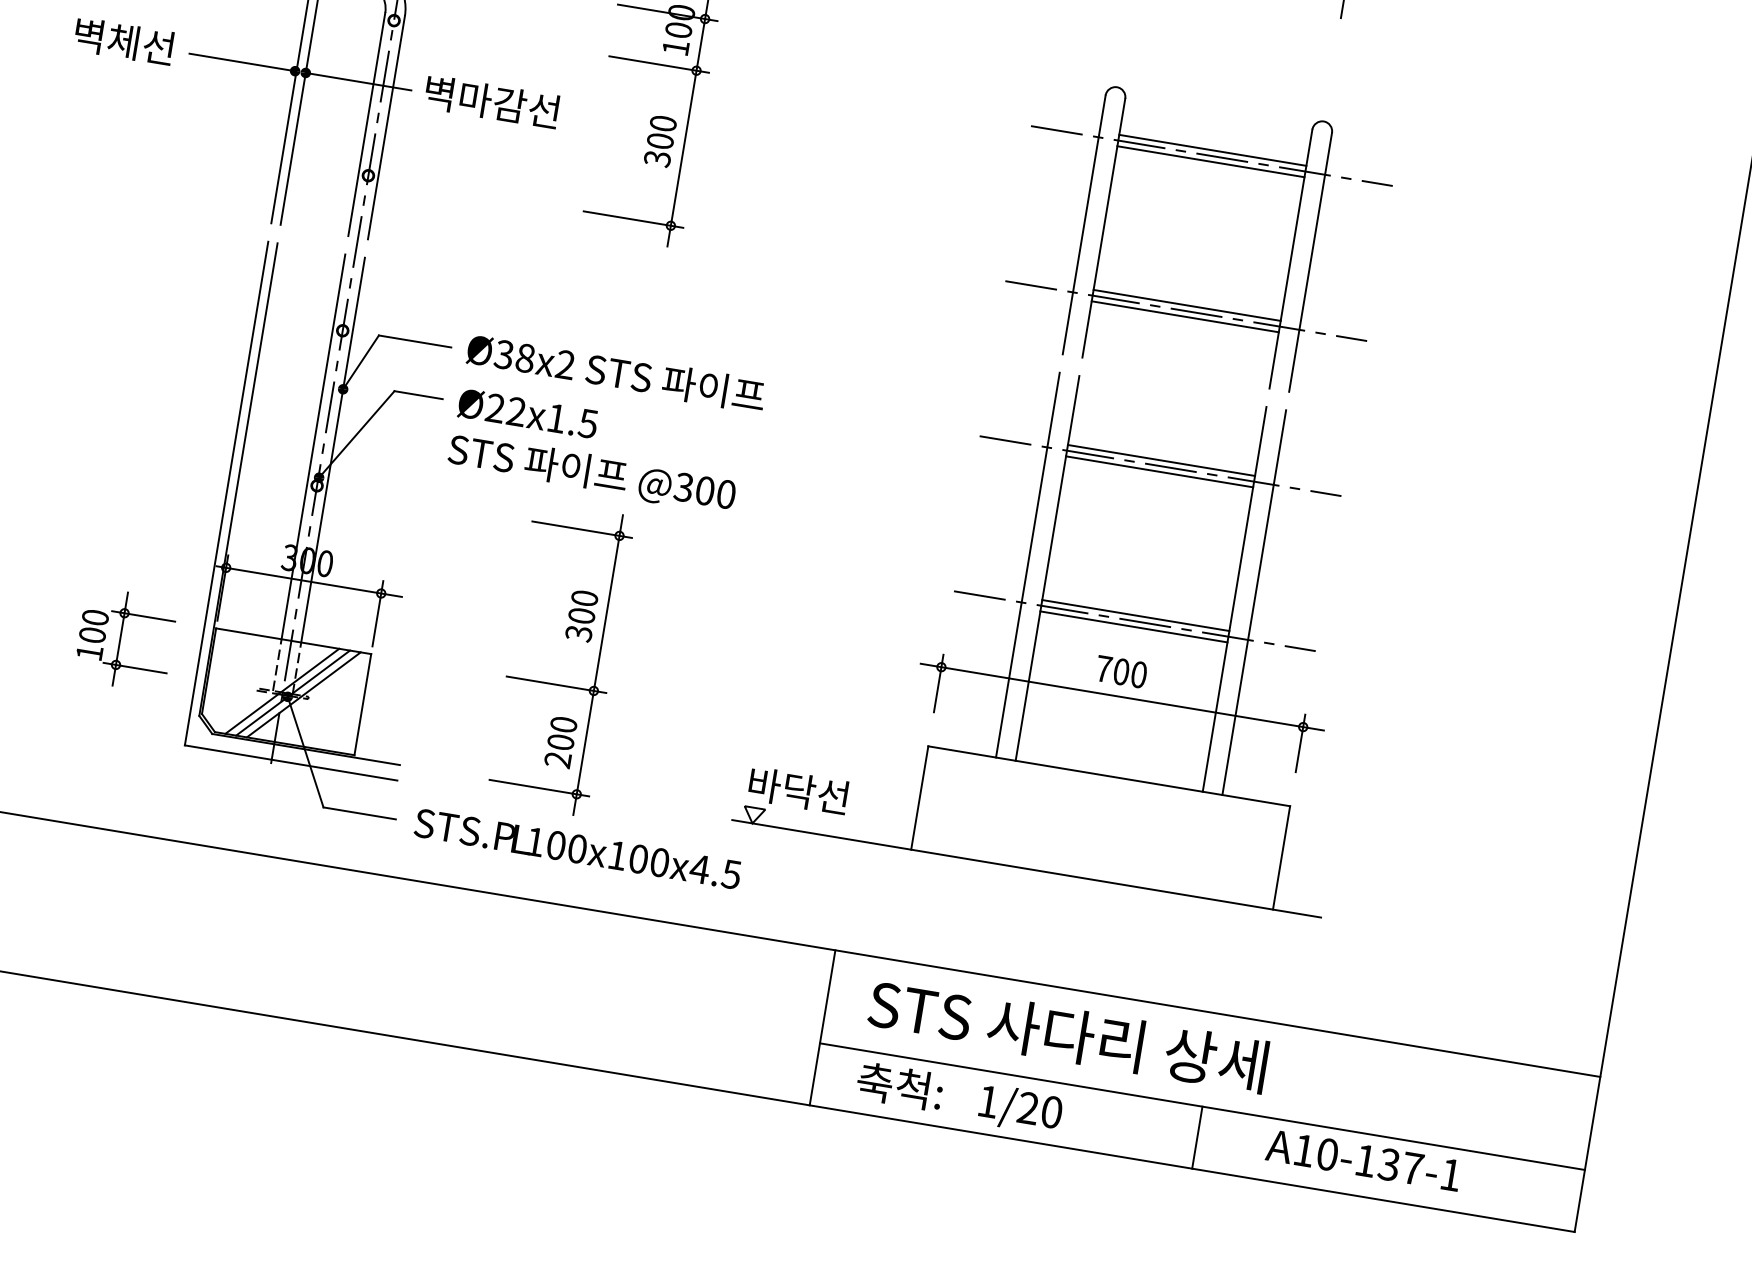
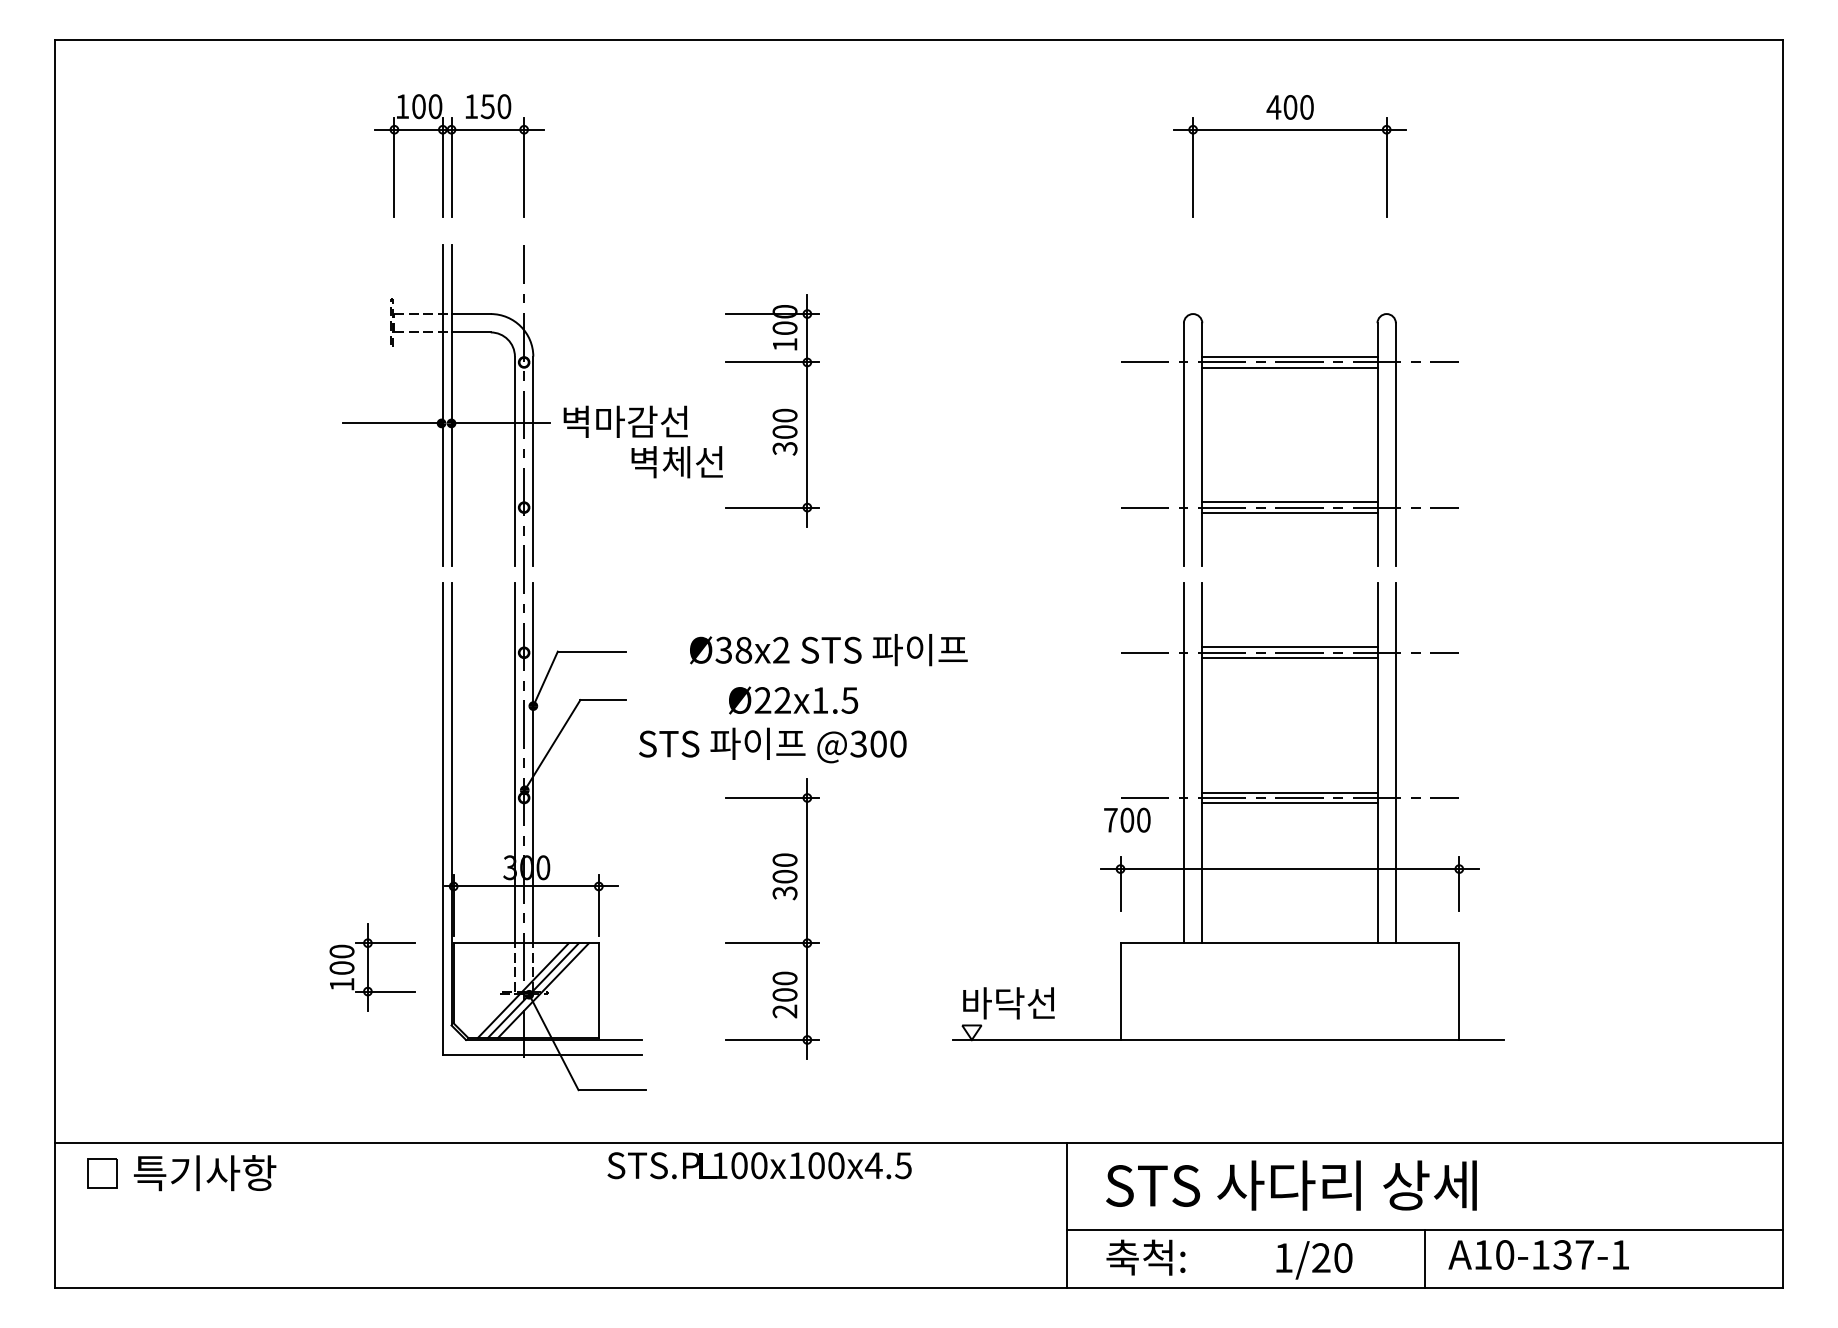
text: (123, 41) -> (676, 462), moved
text: (615, 373) -> (828, 650), moved
text: (528, 413) -> (793, 700), moved
text: (1121, 671) -> (1127, 819), moved
text: (577, 848) -> (759, 1165), moved
text: (1020, 1109) -> (1314, 1260), moved
text: (1363, 1159) -> (1538, 1254), moved

